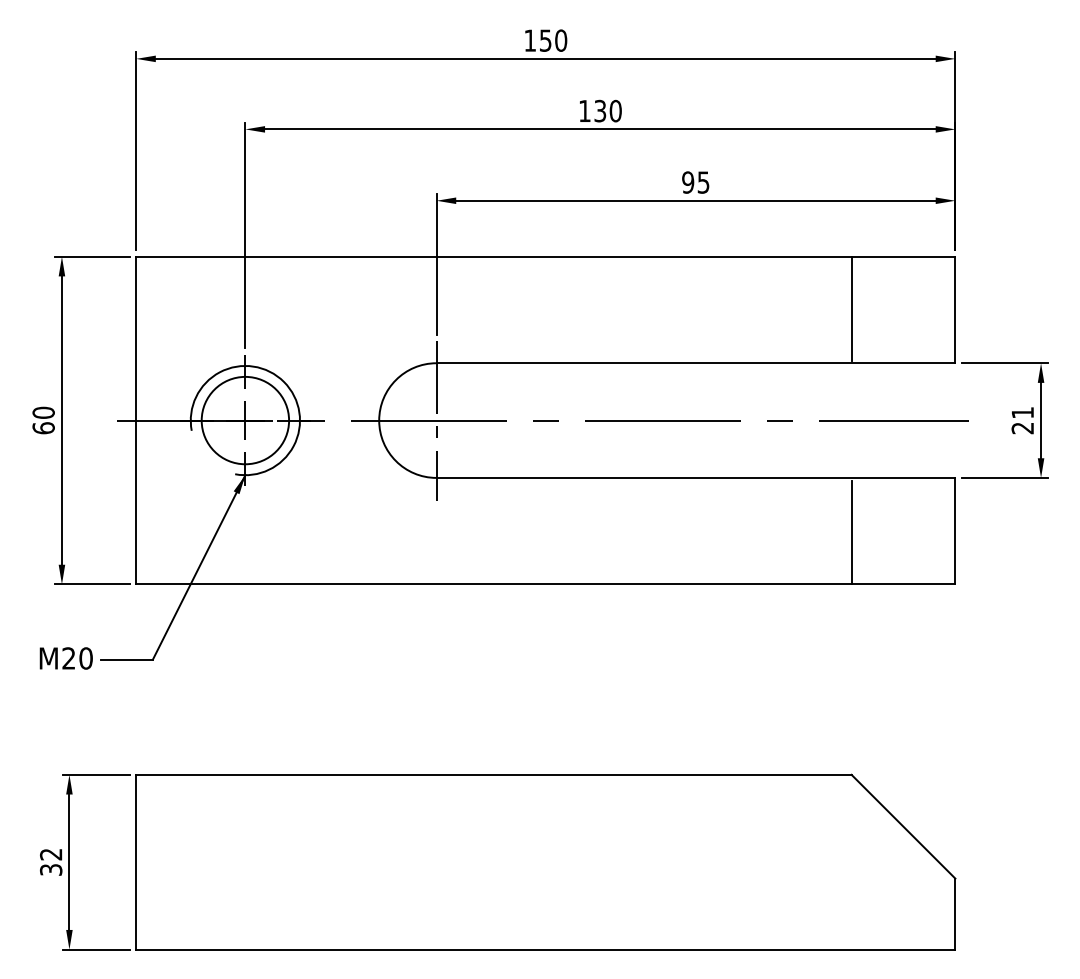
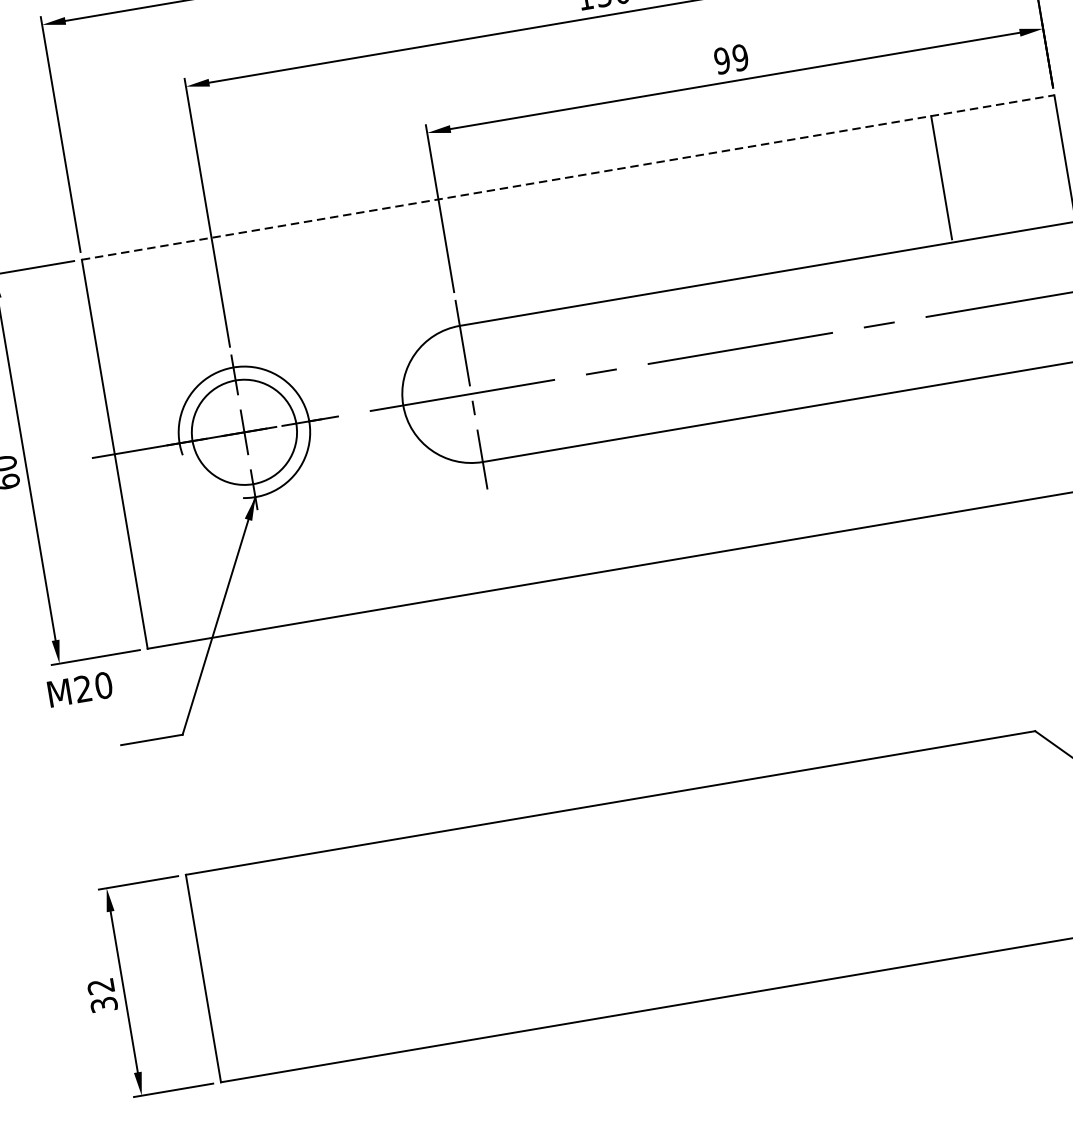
text: (703, 182) -> (740, 57), 95 -> 99
line: (545, 256) -> (567, 177), solid -> dashed
line: (851, 532) -> (986, 443), removed
text: (65, 658) -> (79, 689), moved

